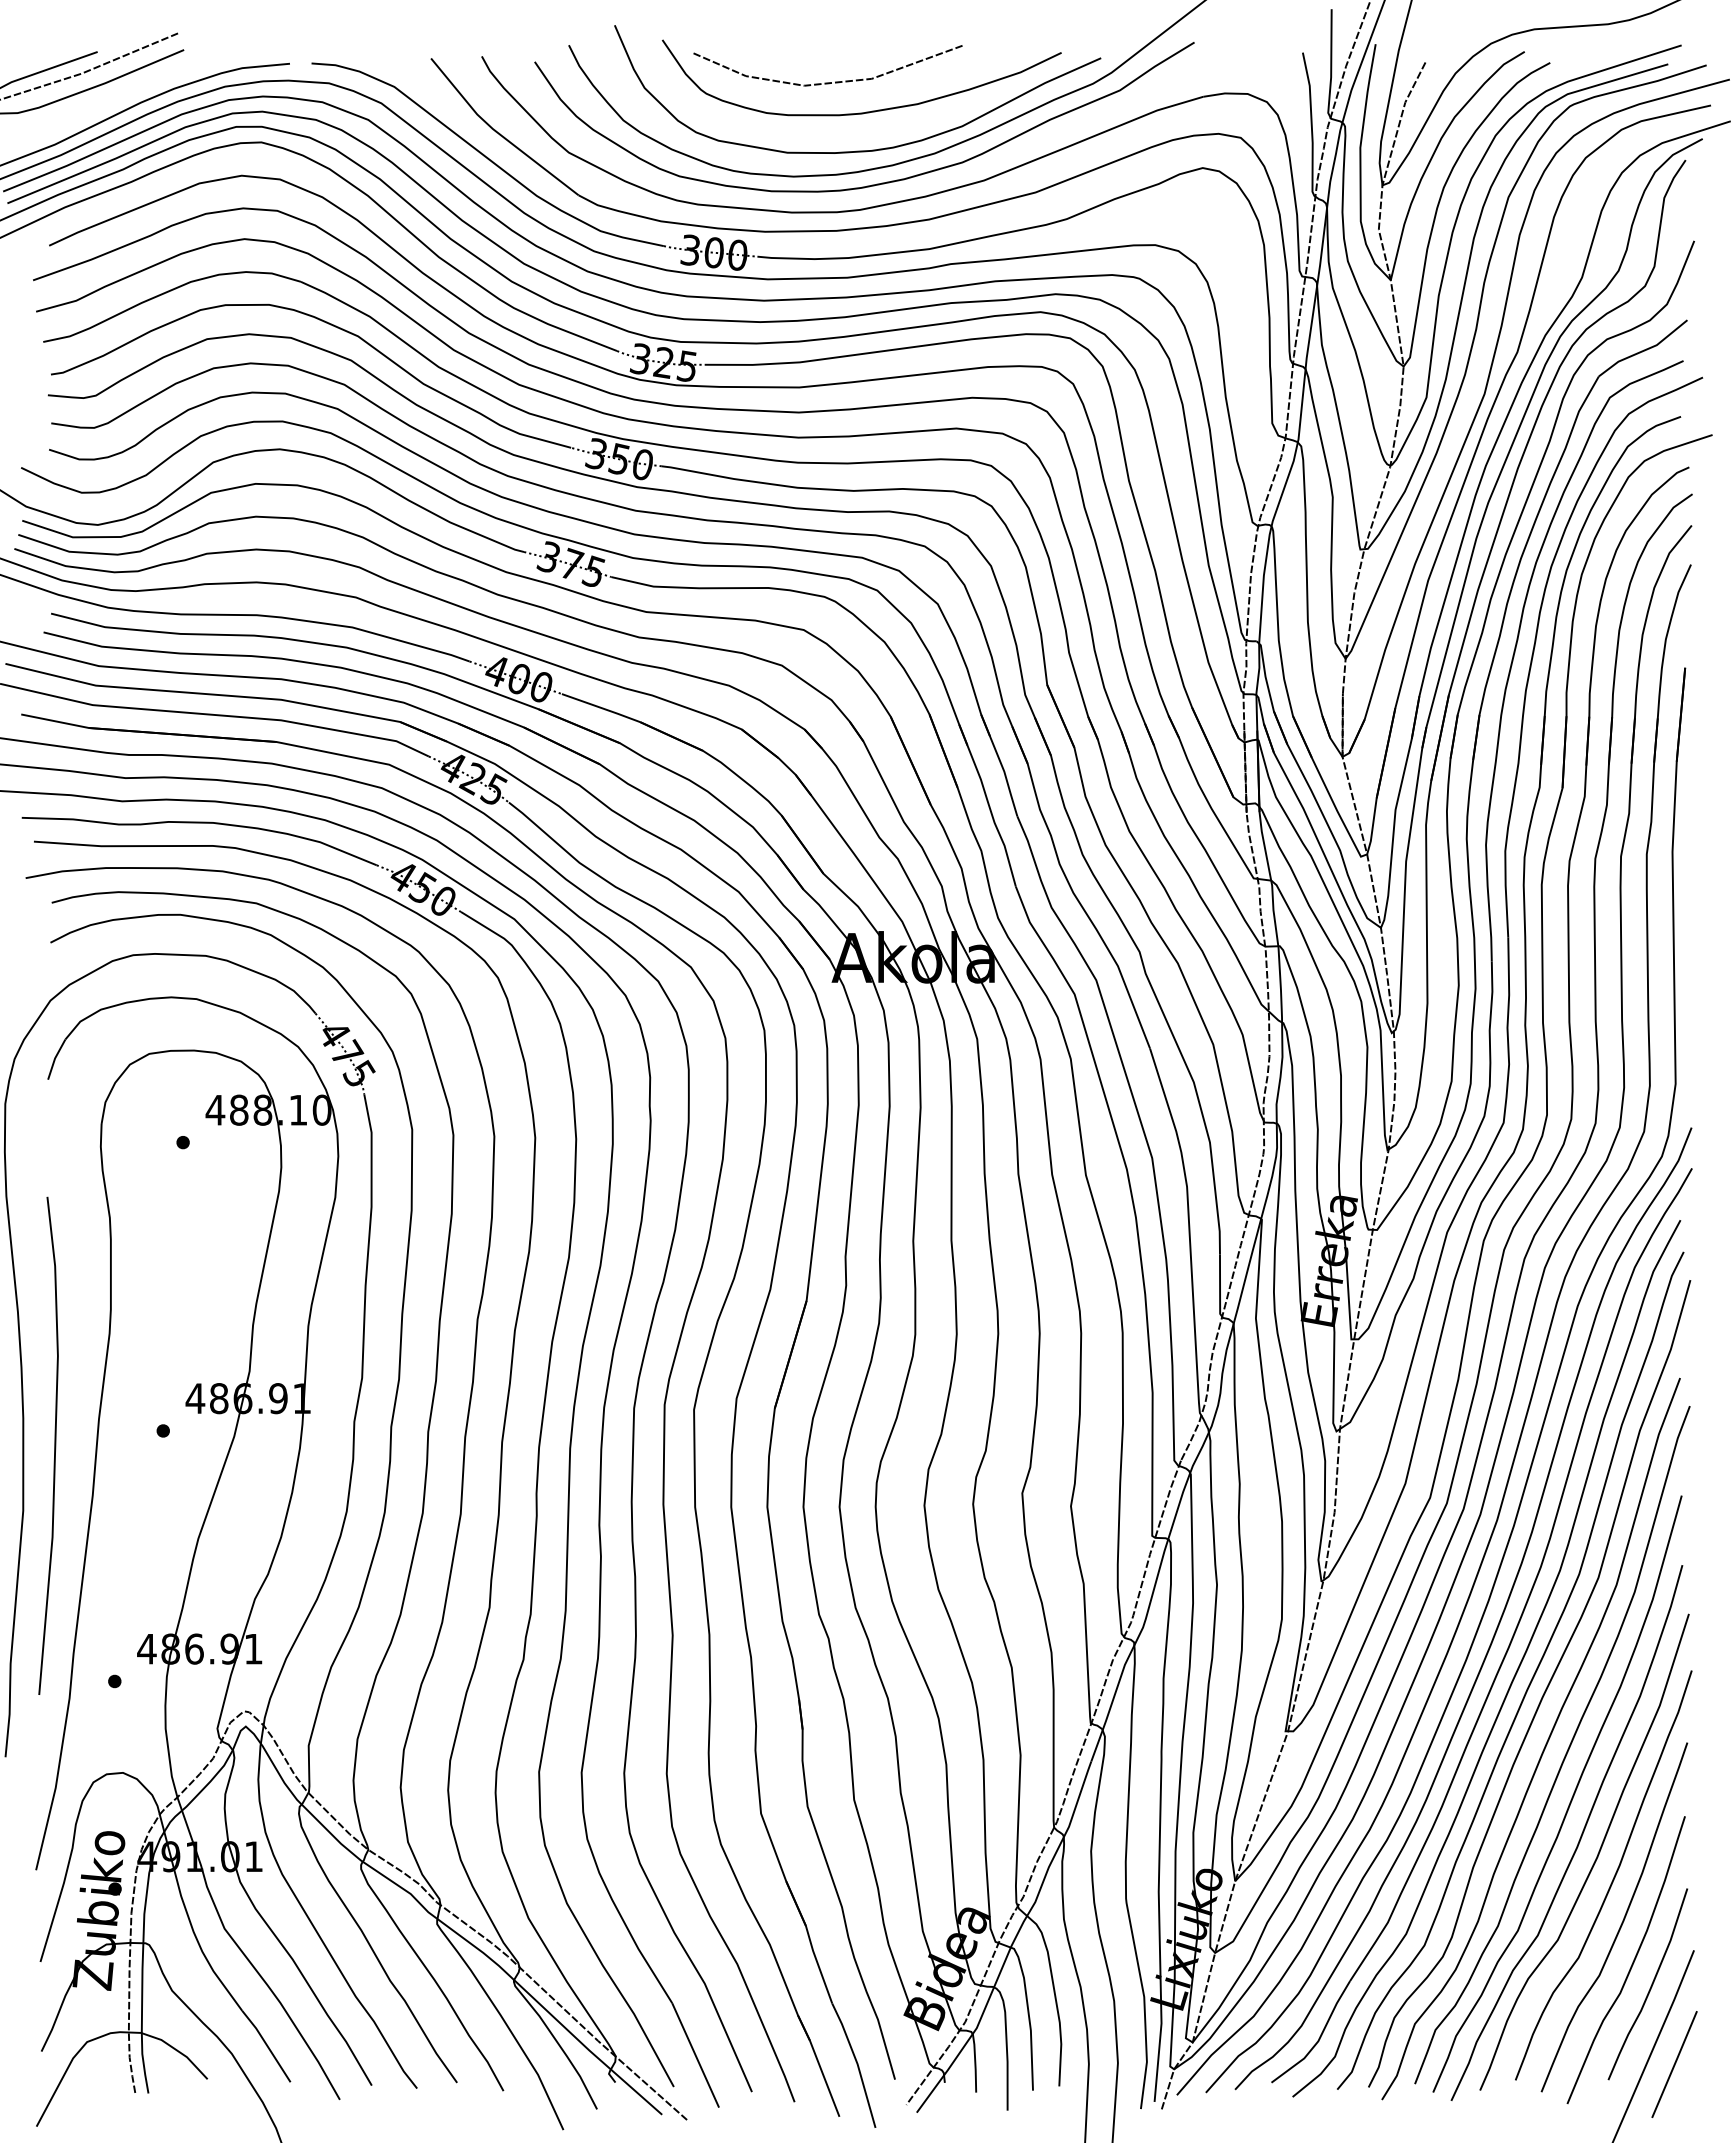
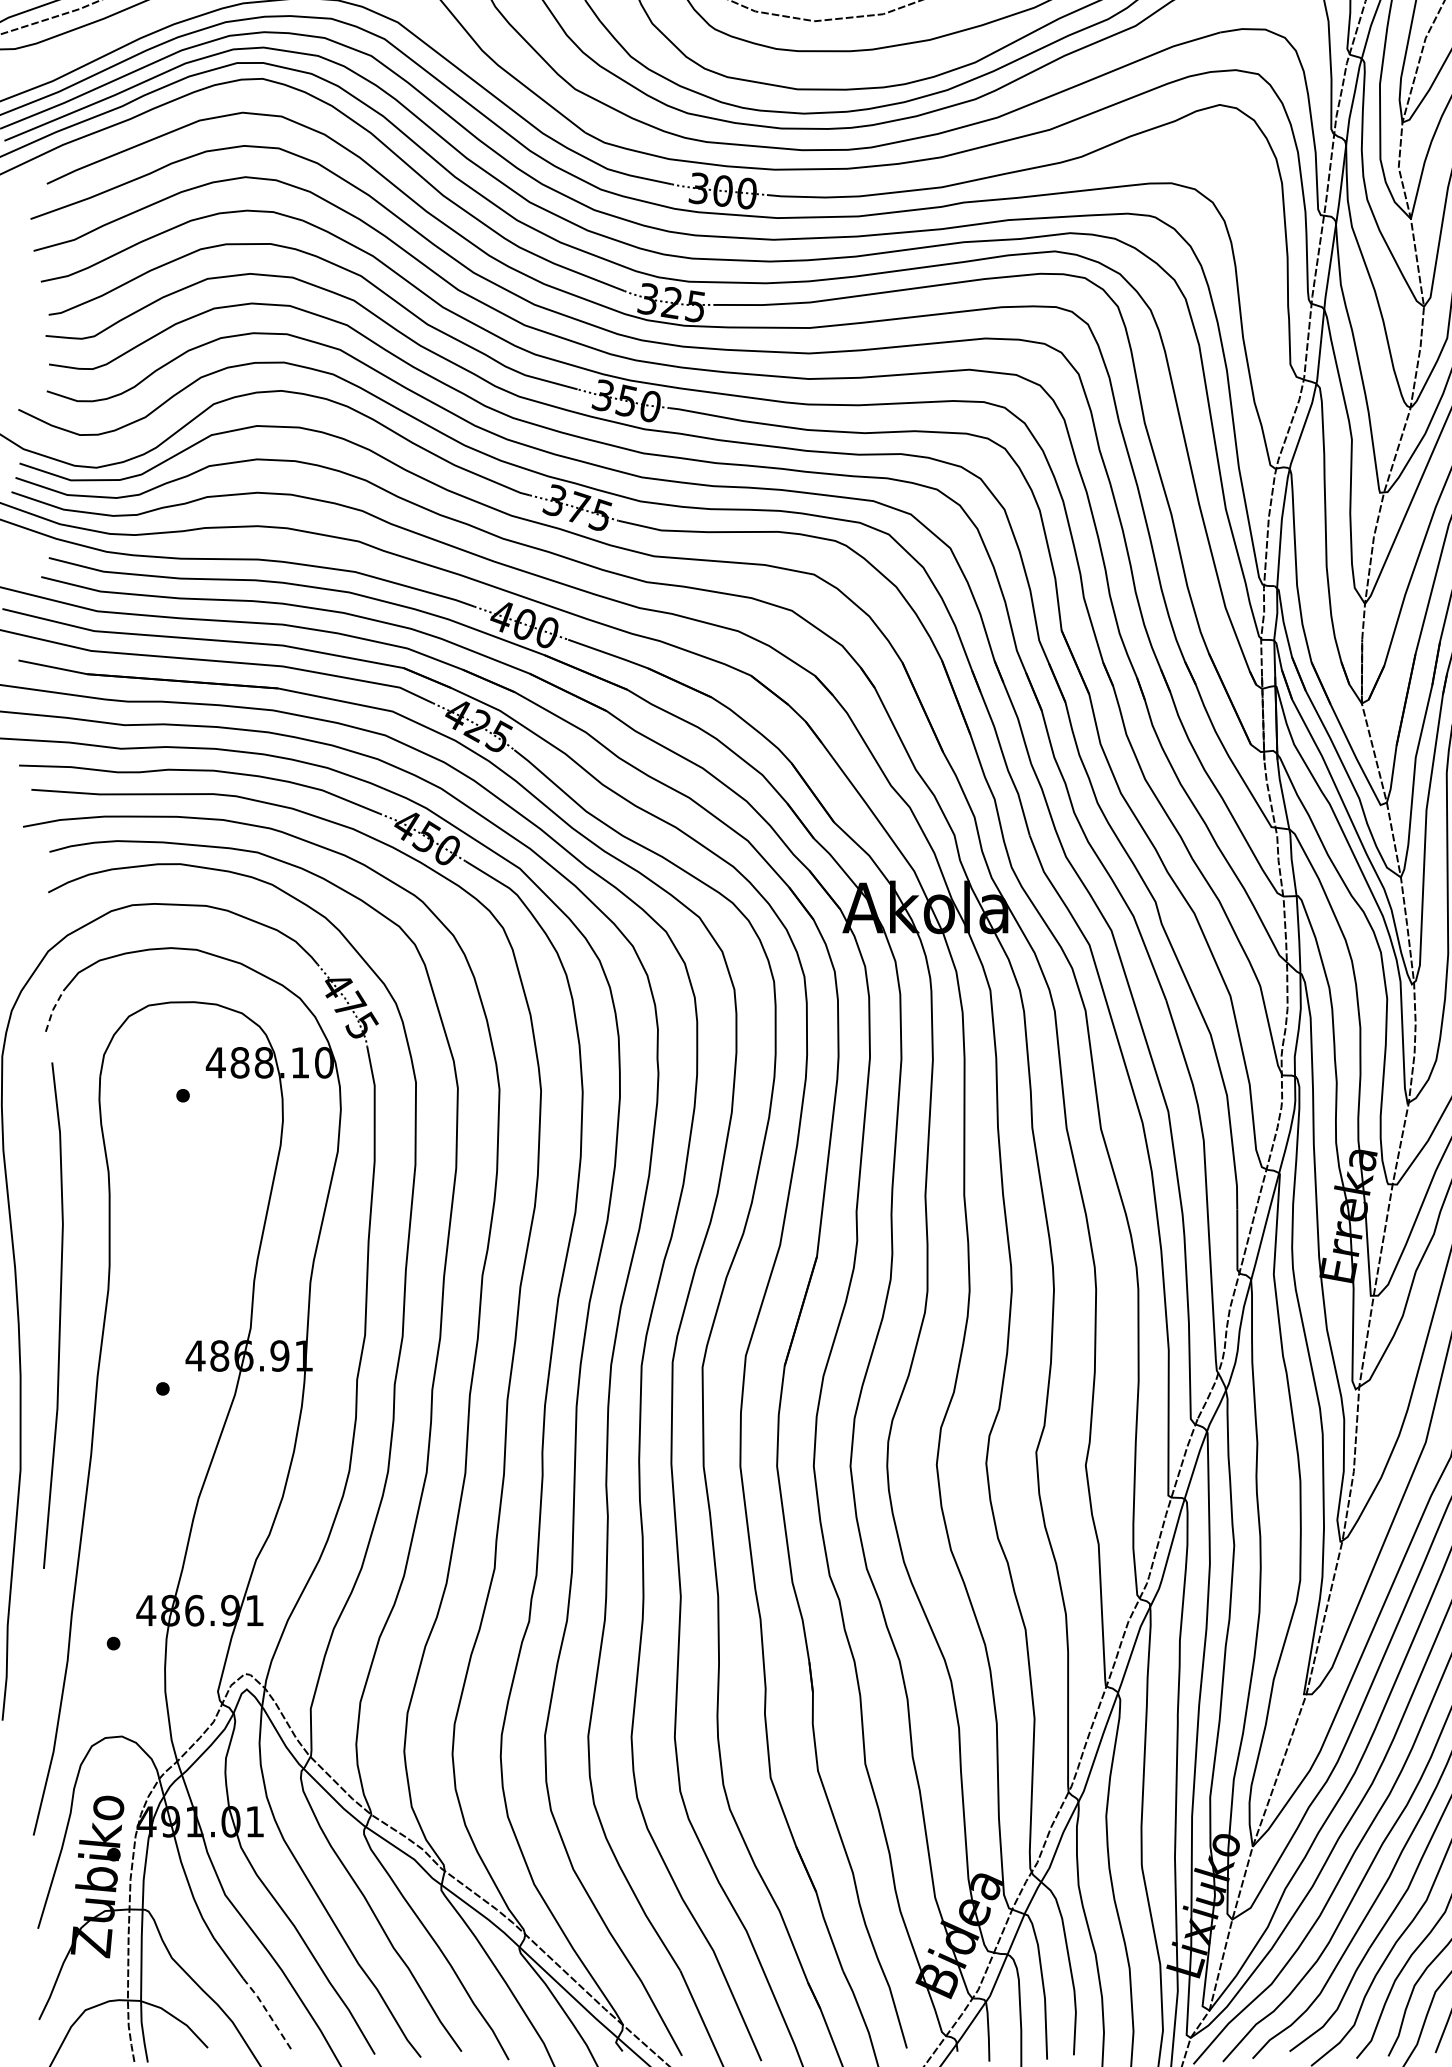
line: (55, 1058) -> (53, 1010), solid -> dashed
line: (54, 1445) -> (59, 1315), moved
line: (266, 2045) -> (267, 2013), solid -> dashed

